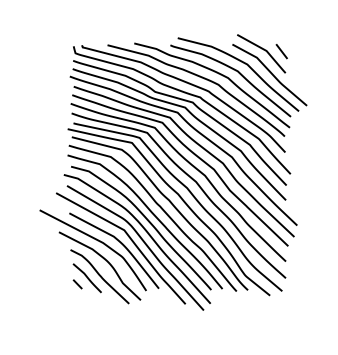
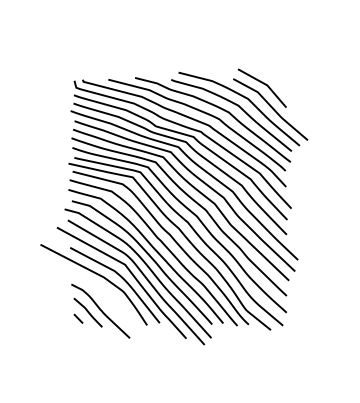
line: (281, 51) -> (282, 85), removed
curve: (104, 260) -> (105, 294), removed

